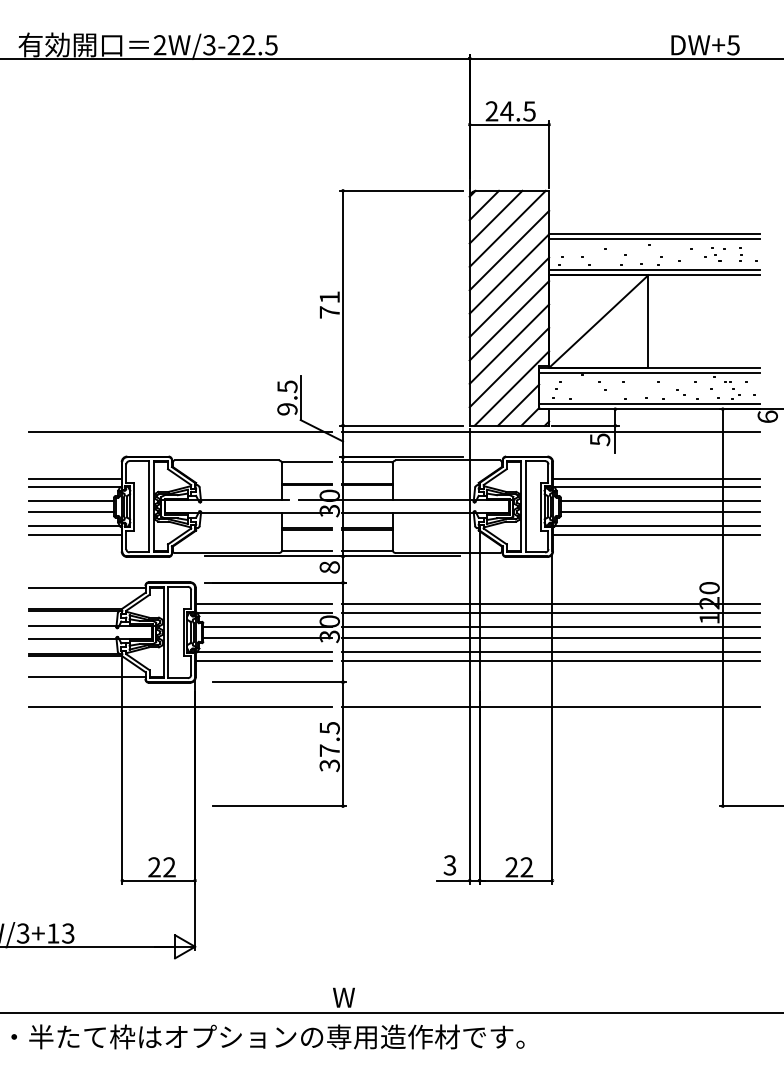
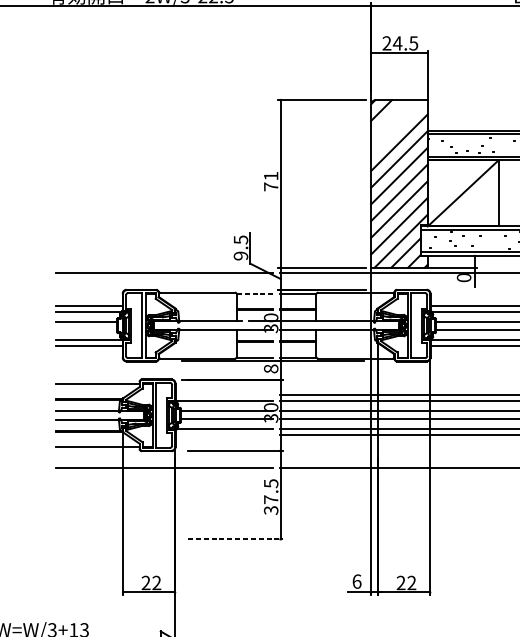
line: (495, 216) -> (389, 118), removed
line: (507, 228) -> (398, 127), removed
text: (599, 439) -> (463, 277), 5 -> 0
line: (307, 462) -> (255, 294), solid -> dashed
line: (71, 512) -> (86, 329), removed
line: (263, 604) -> (223, 395), removed
line: (263, 660) -> (223, 435), removed
line: (280, 806) -> (236, 539), solid -> dashed
text: (449, 865) -> (356, 581), 3 -> 6

